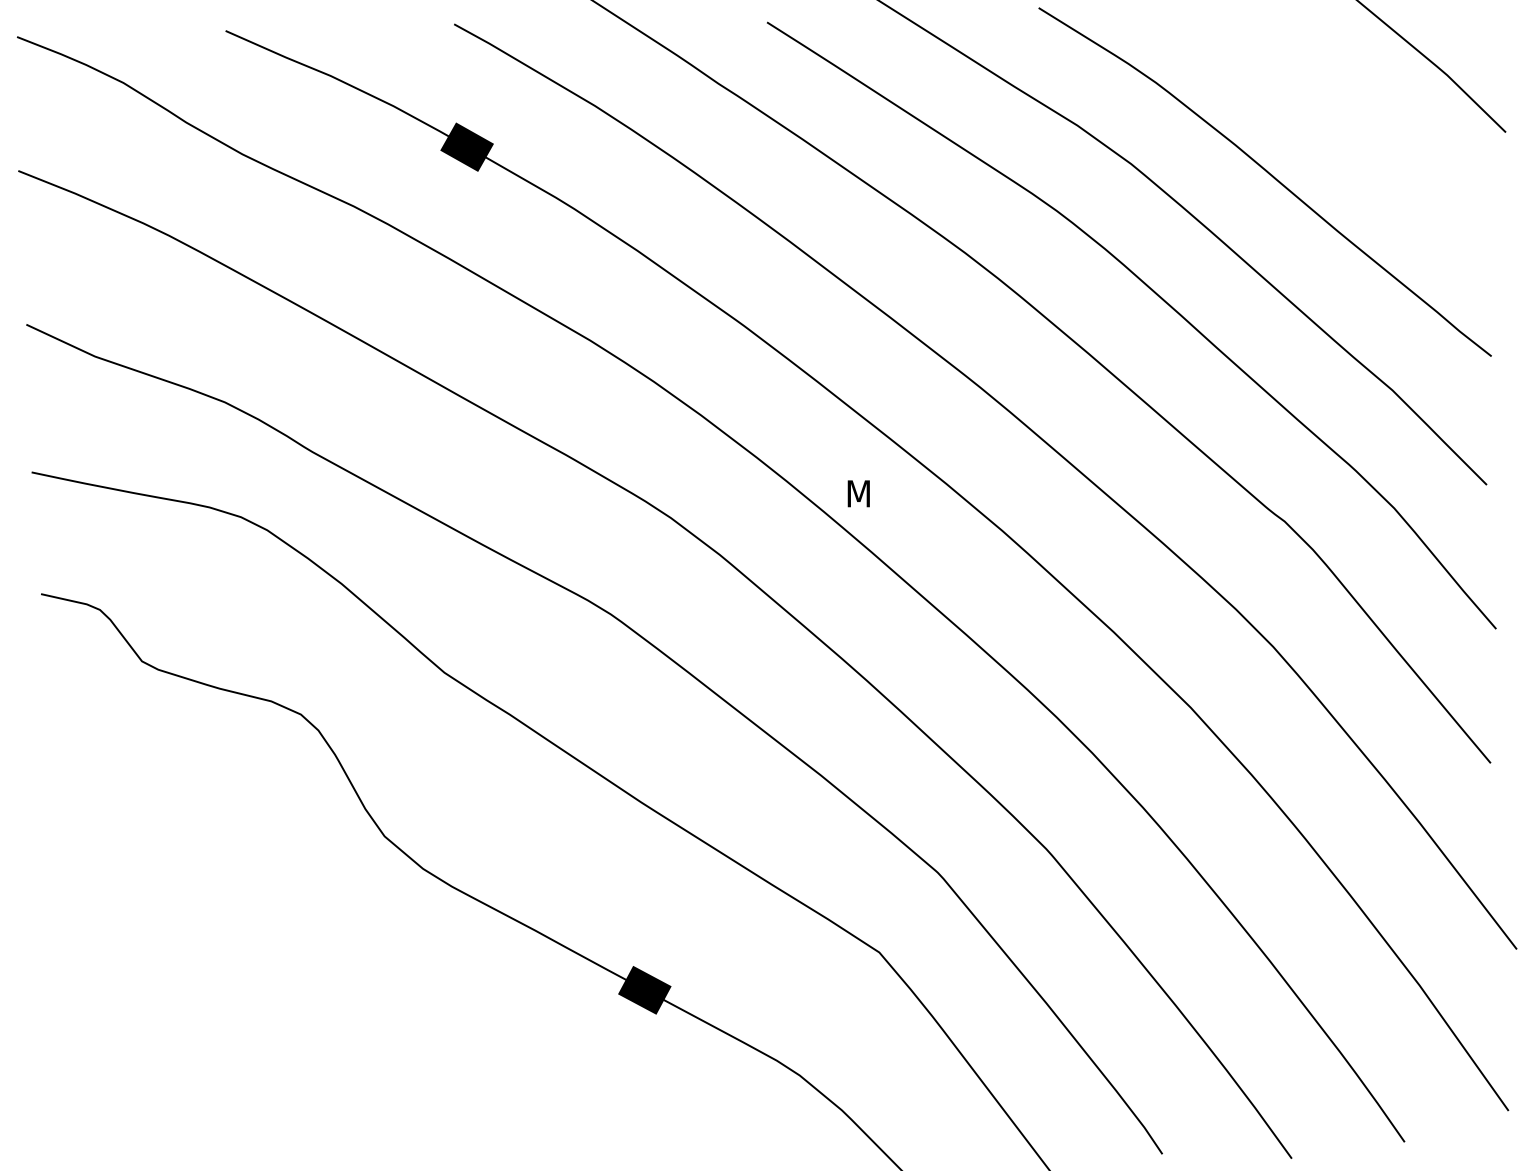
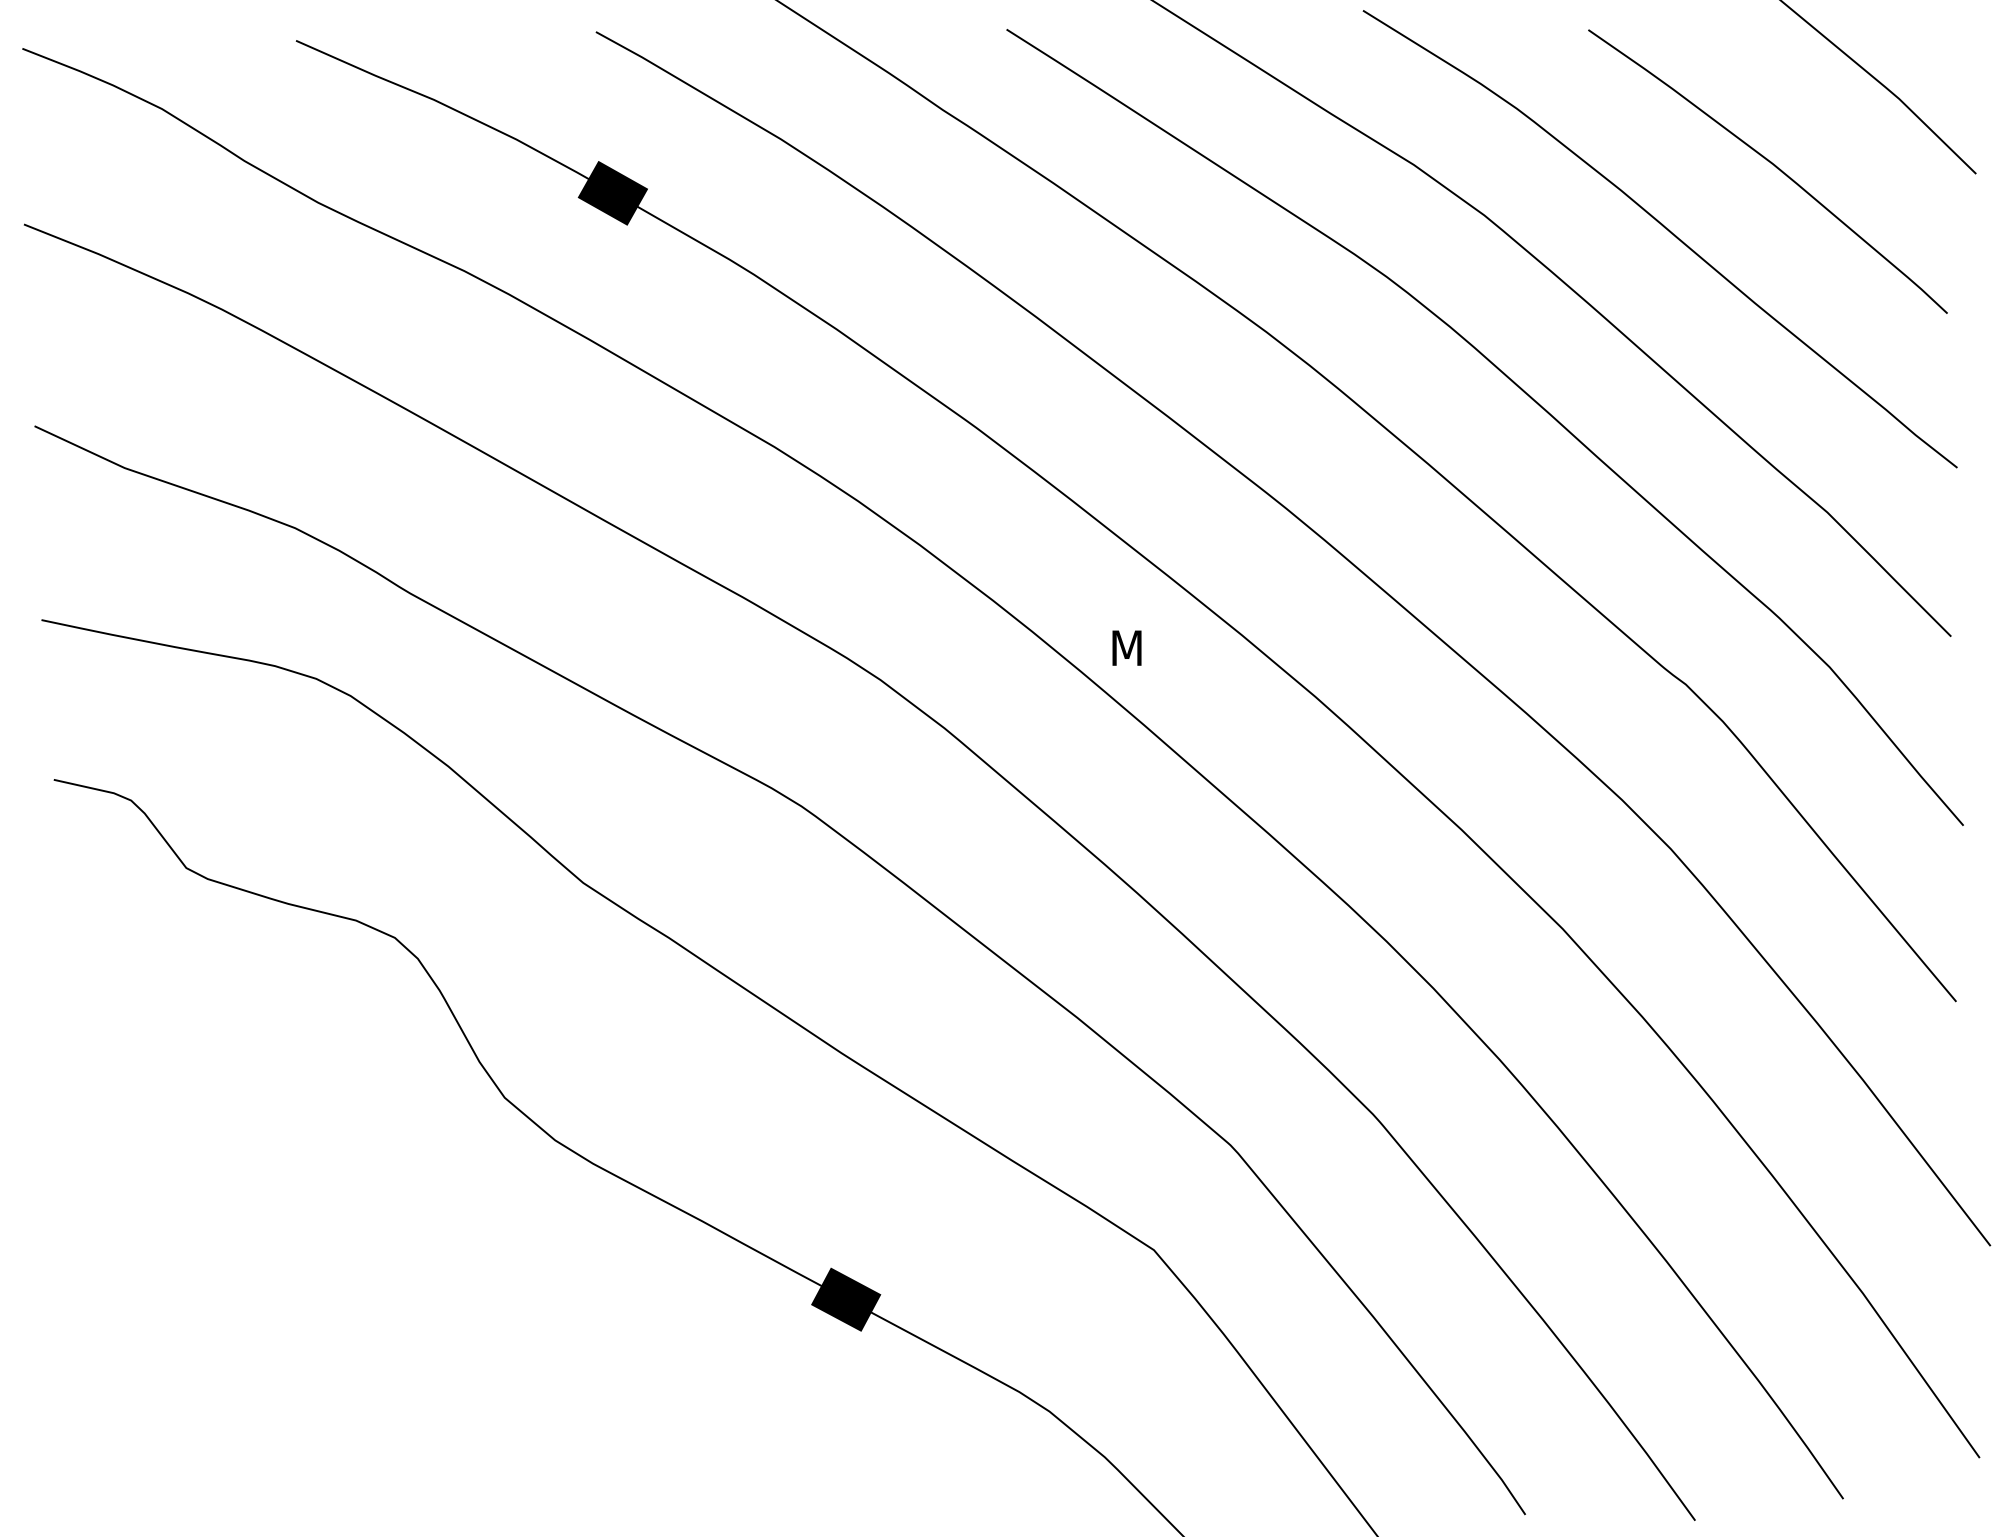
curve: (1351, 126) -> (1773, 166), added

